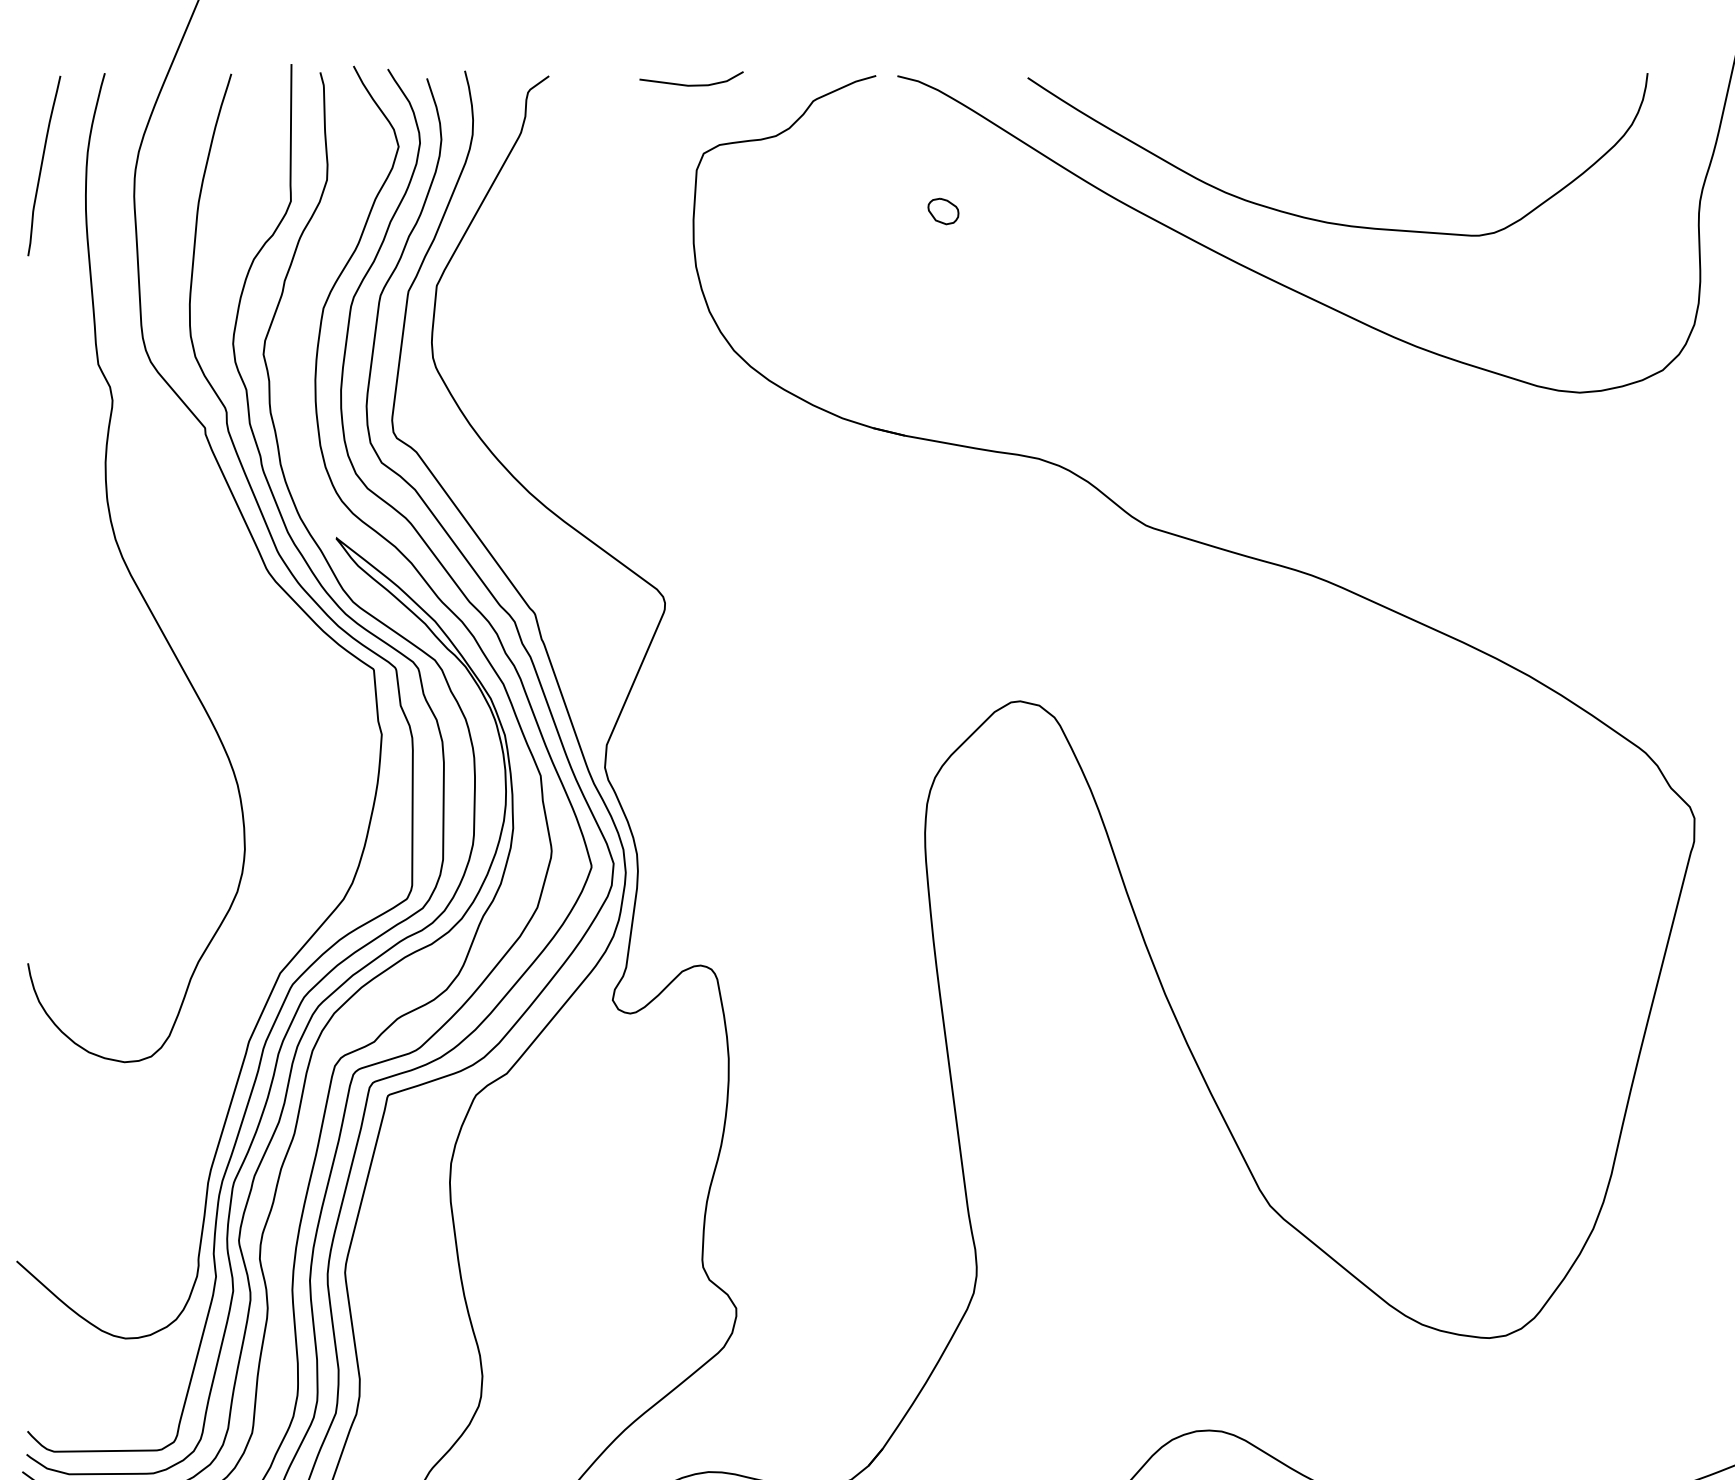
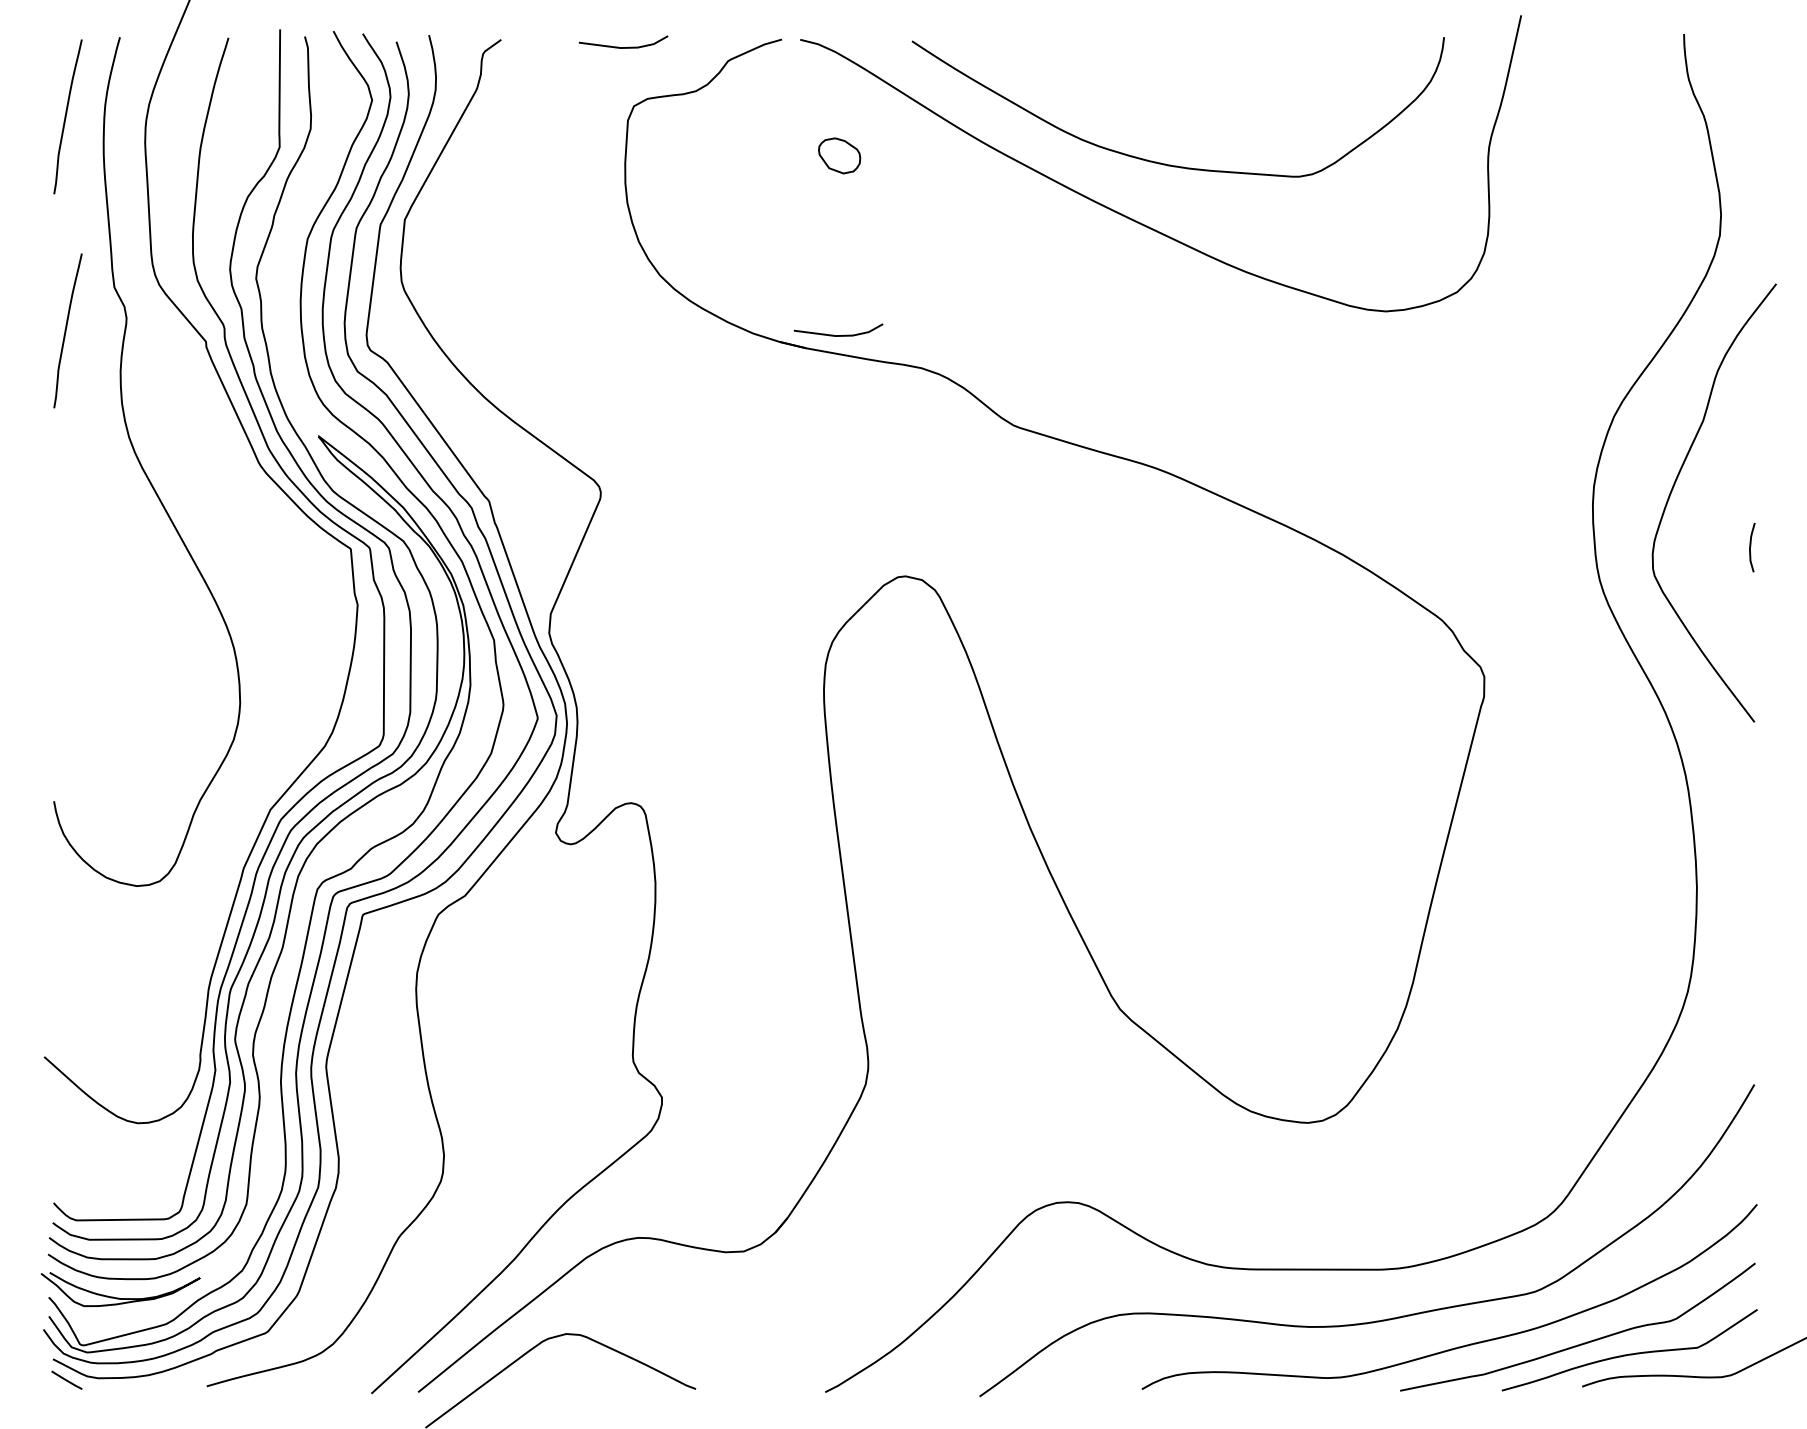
part: (943, 210) -> (839, 155), size x1.6
curve: (42, 414) -> (66, 330), added
line: (942, 420) -> (838, 335), added

